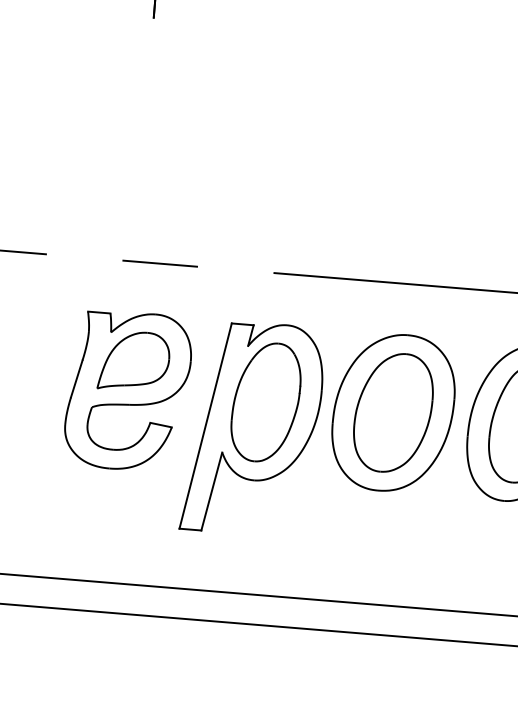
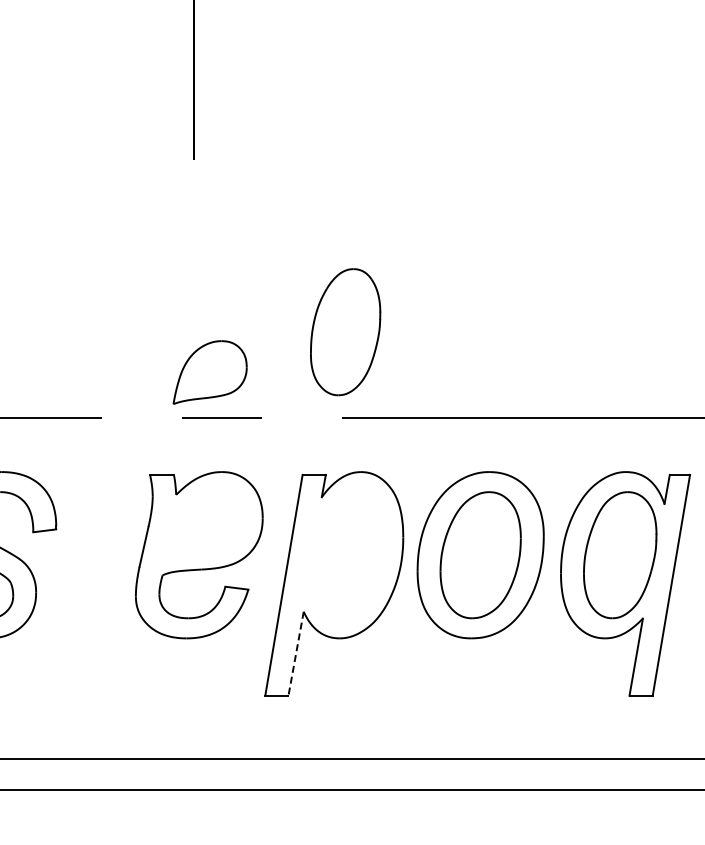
part: (133, 361) -> (209, 372), moved
part: (265, 402) -> (345, 332), moved
line: (212, 491) -> (296, 653), solid -> dashed

